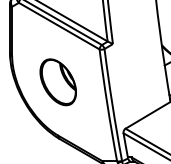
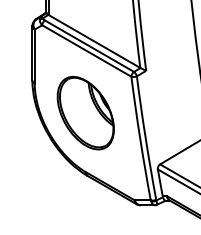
part: (58, 81) -> (85, 112), size x1.43

